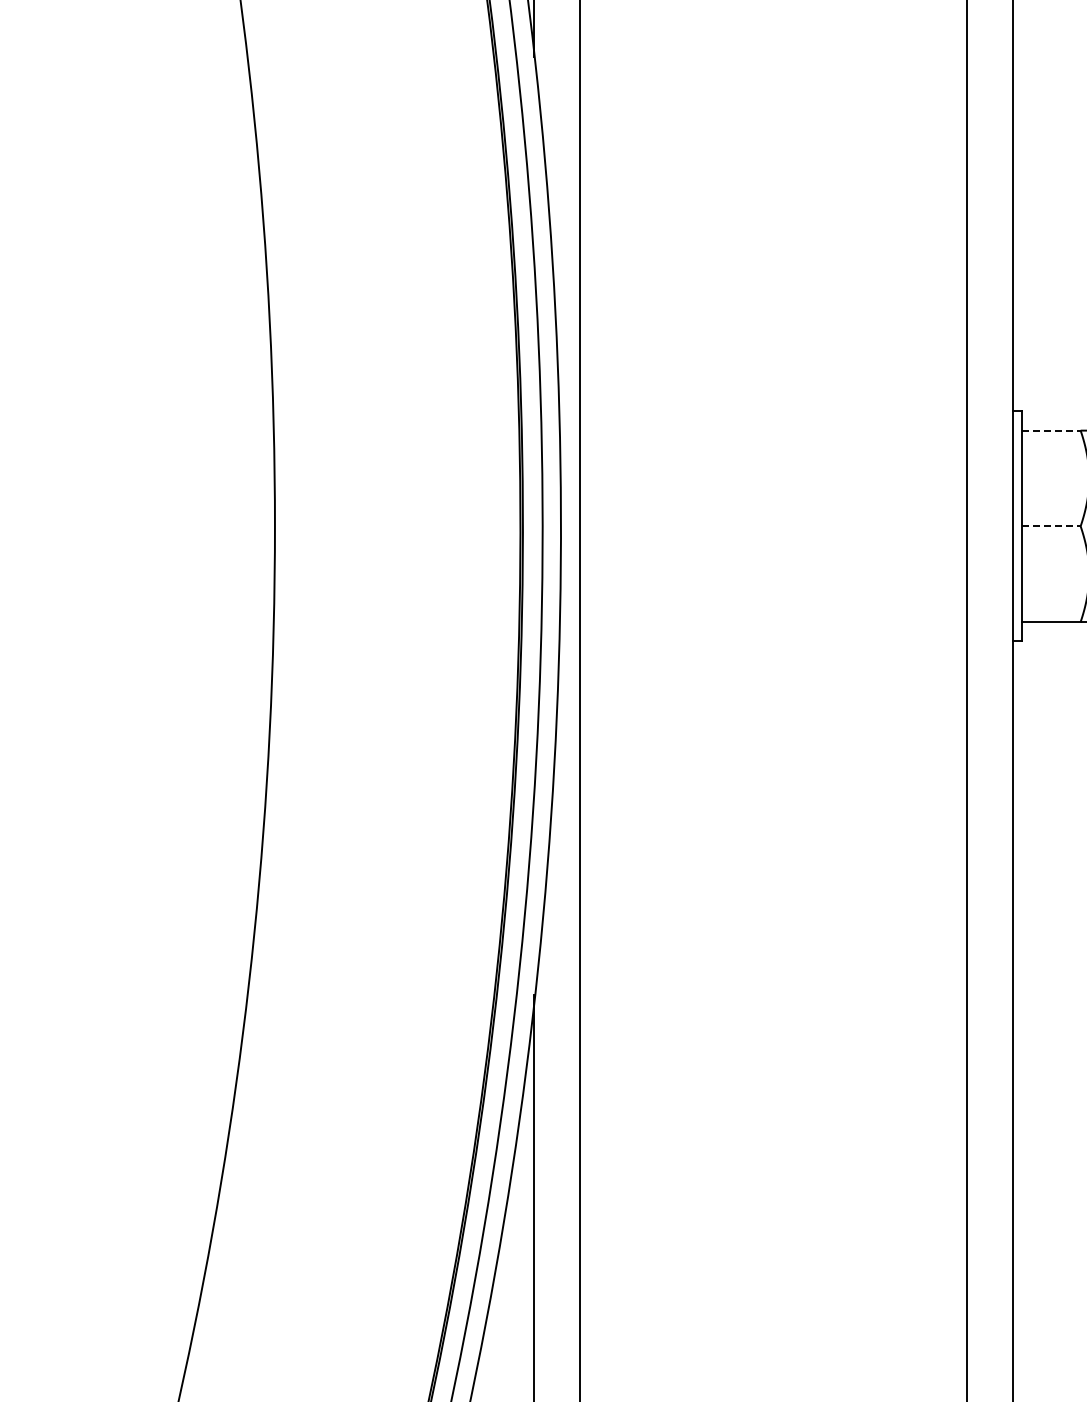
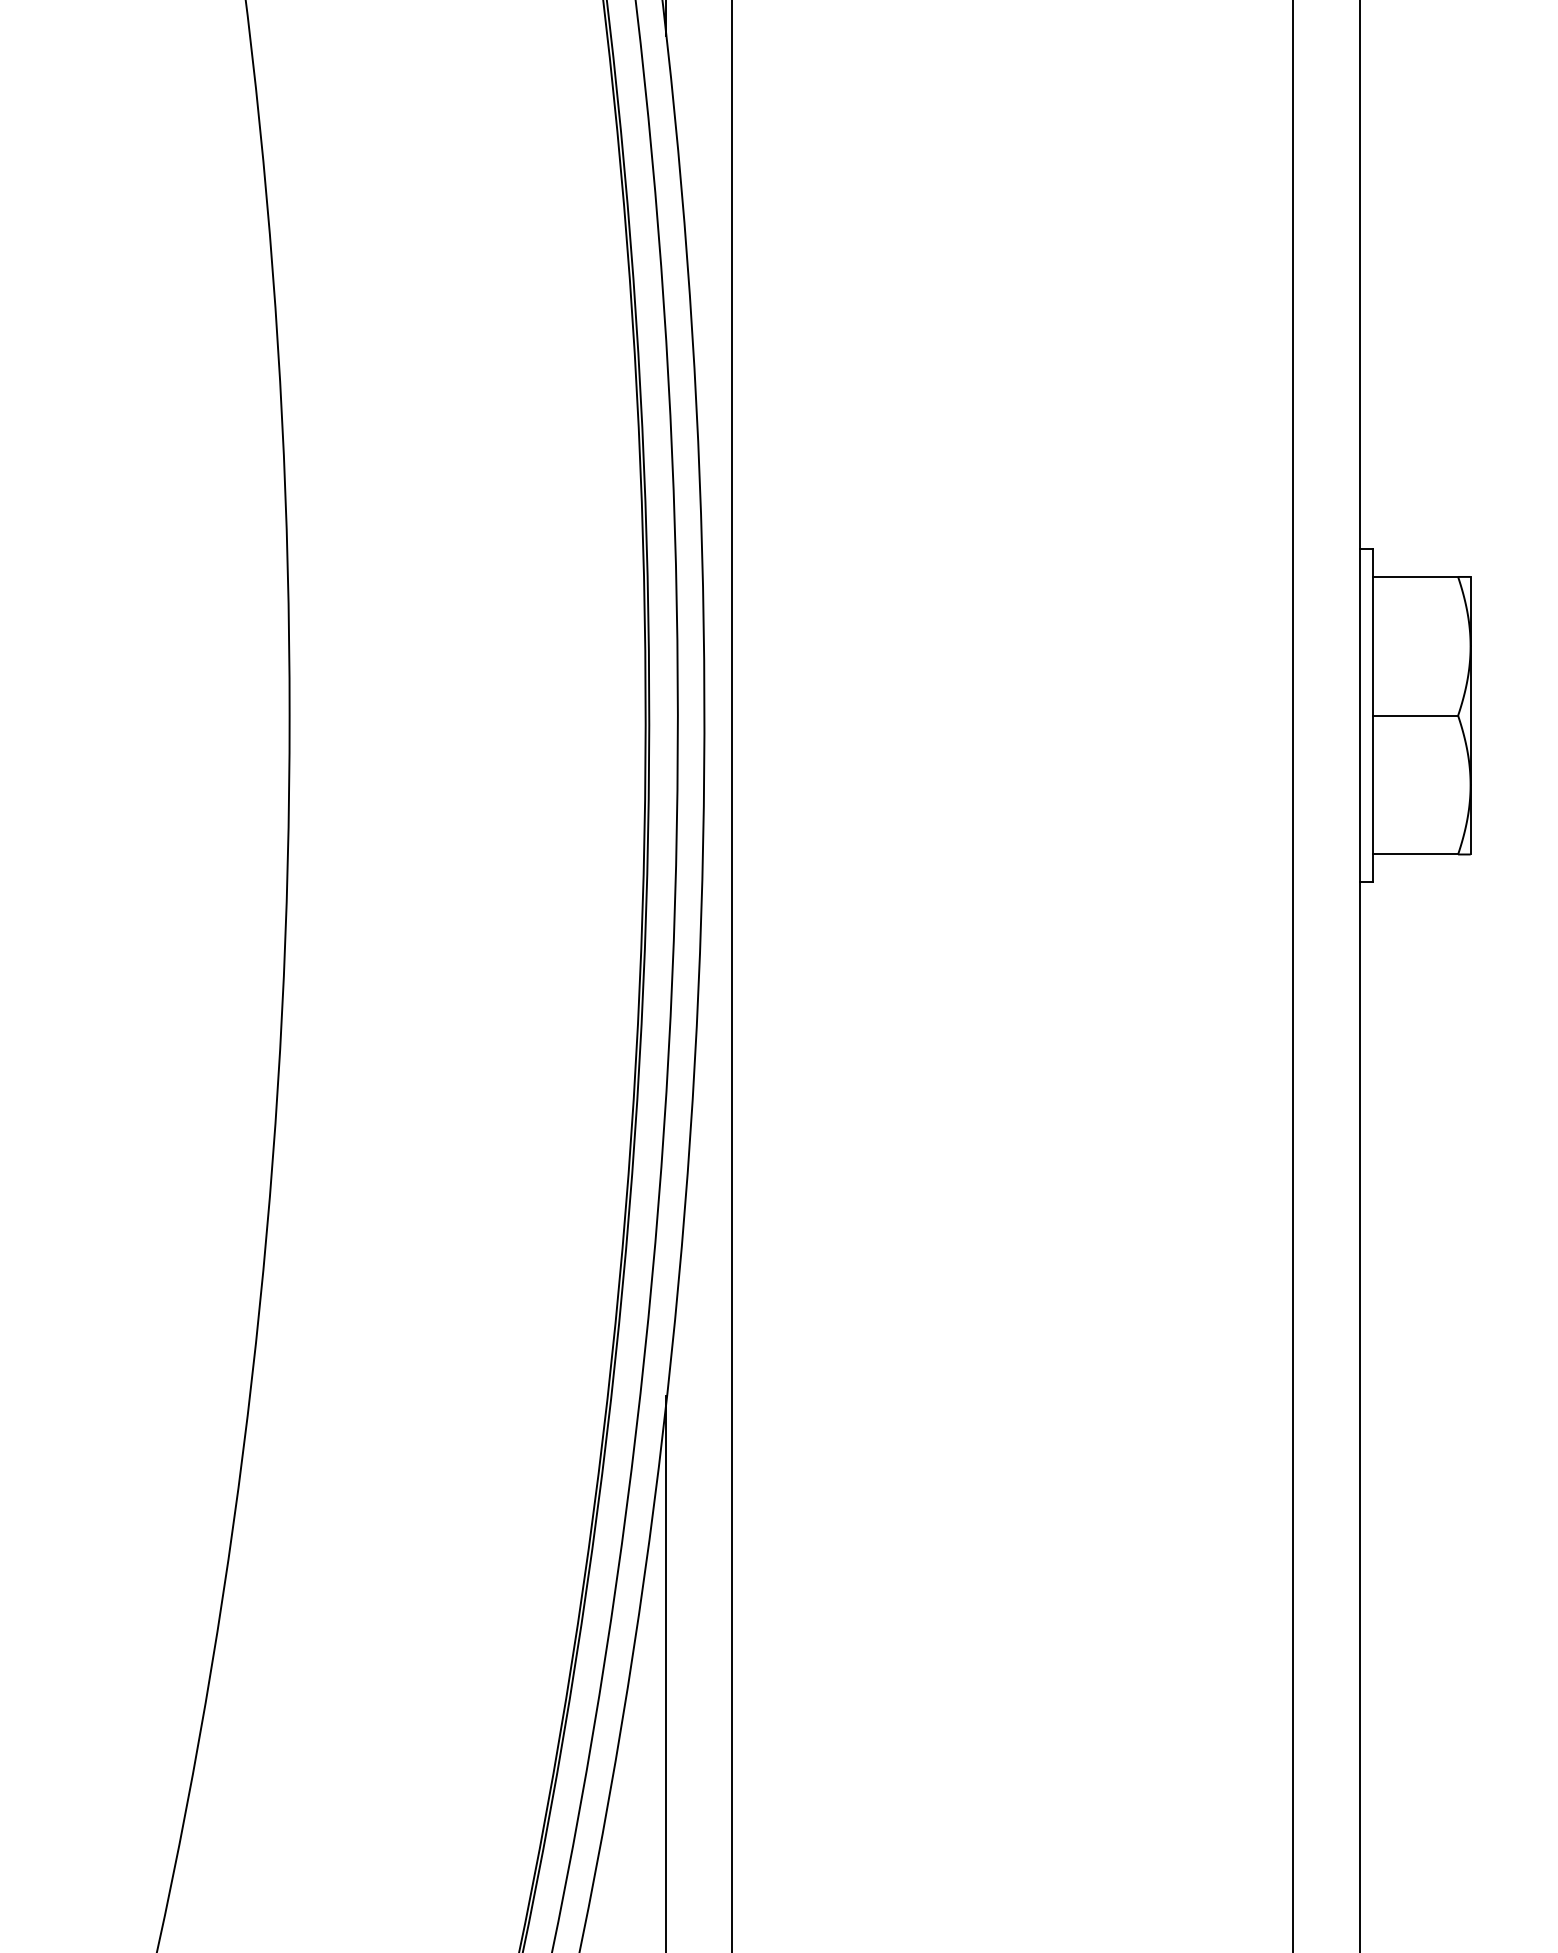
line: (1051, 430) -> (1415, 576), dashed -> solid
line: (1051, 526) -> (1415, 715), dashed -> solid

